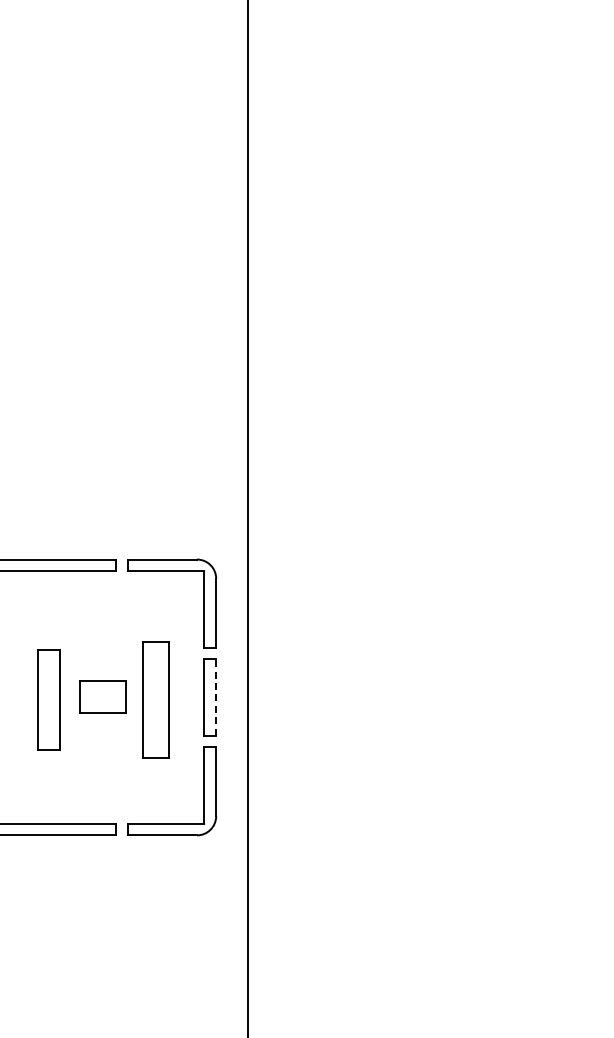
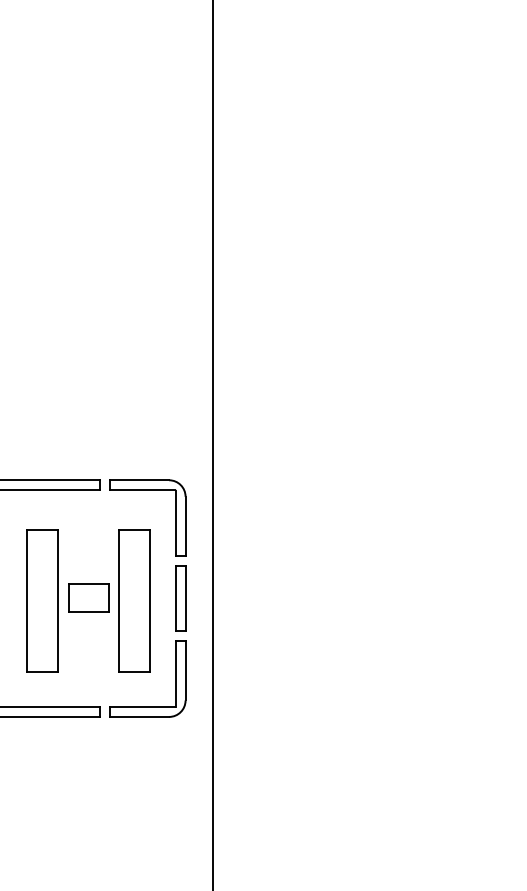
line: (216, 696) -> (185, 597), dashed -> solid
part: (48, 699) -> (41, 600), size x1.67
part: (155, 699) -> (133, 600), size x1.43

